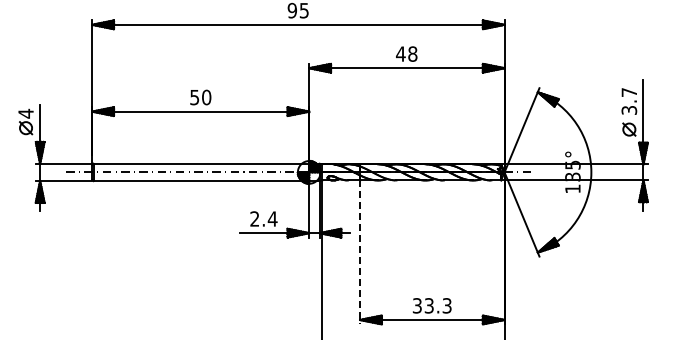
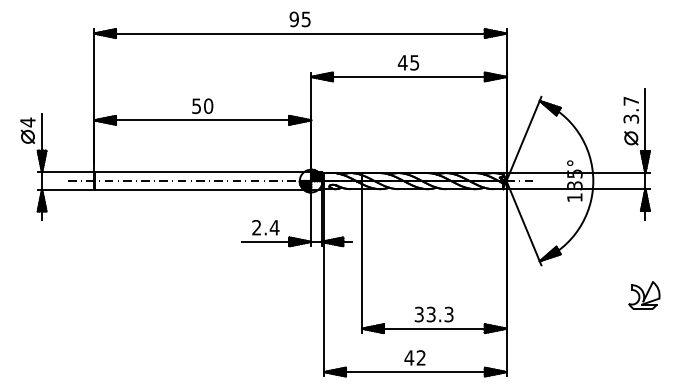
text: (412, 53) -> (414, 62), 48 -> 45
line: (359, 252) -> (361, 261), dashed -> solid
part: (642, 286) -> (644, 295), added

